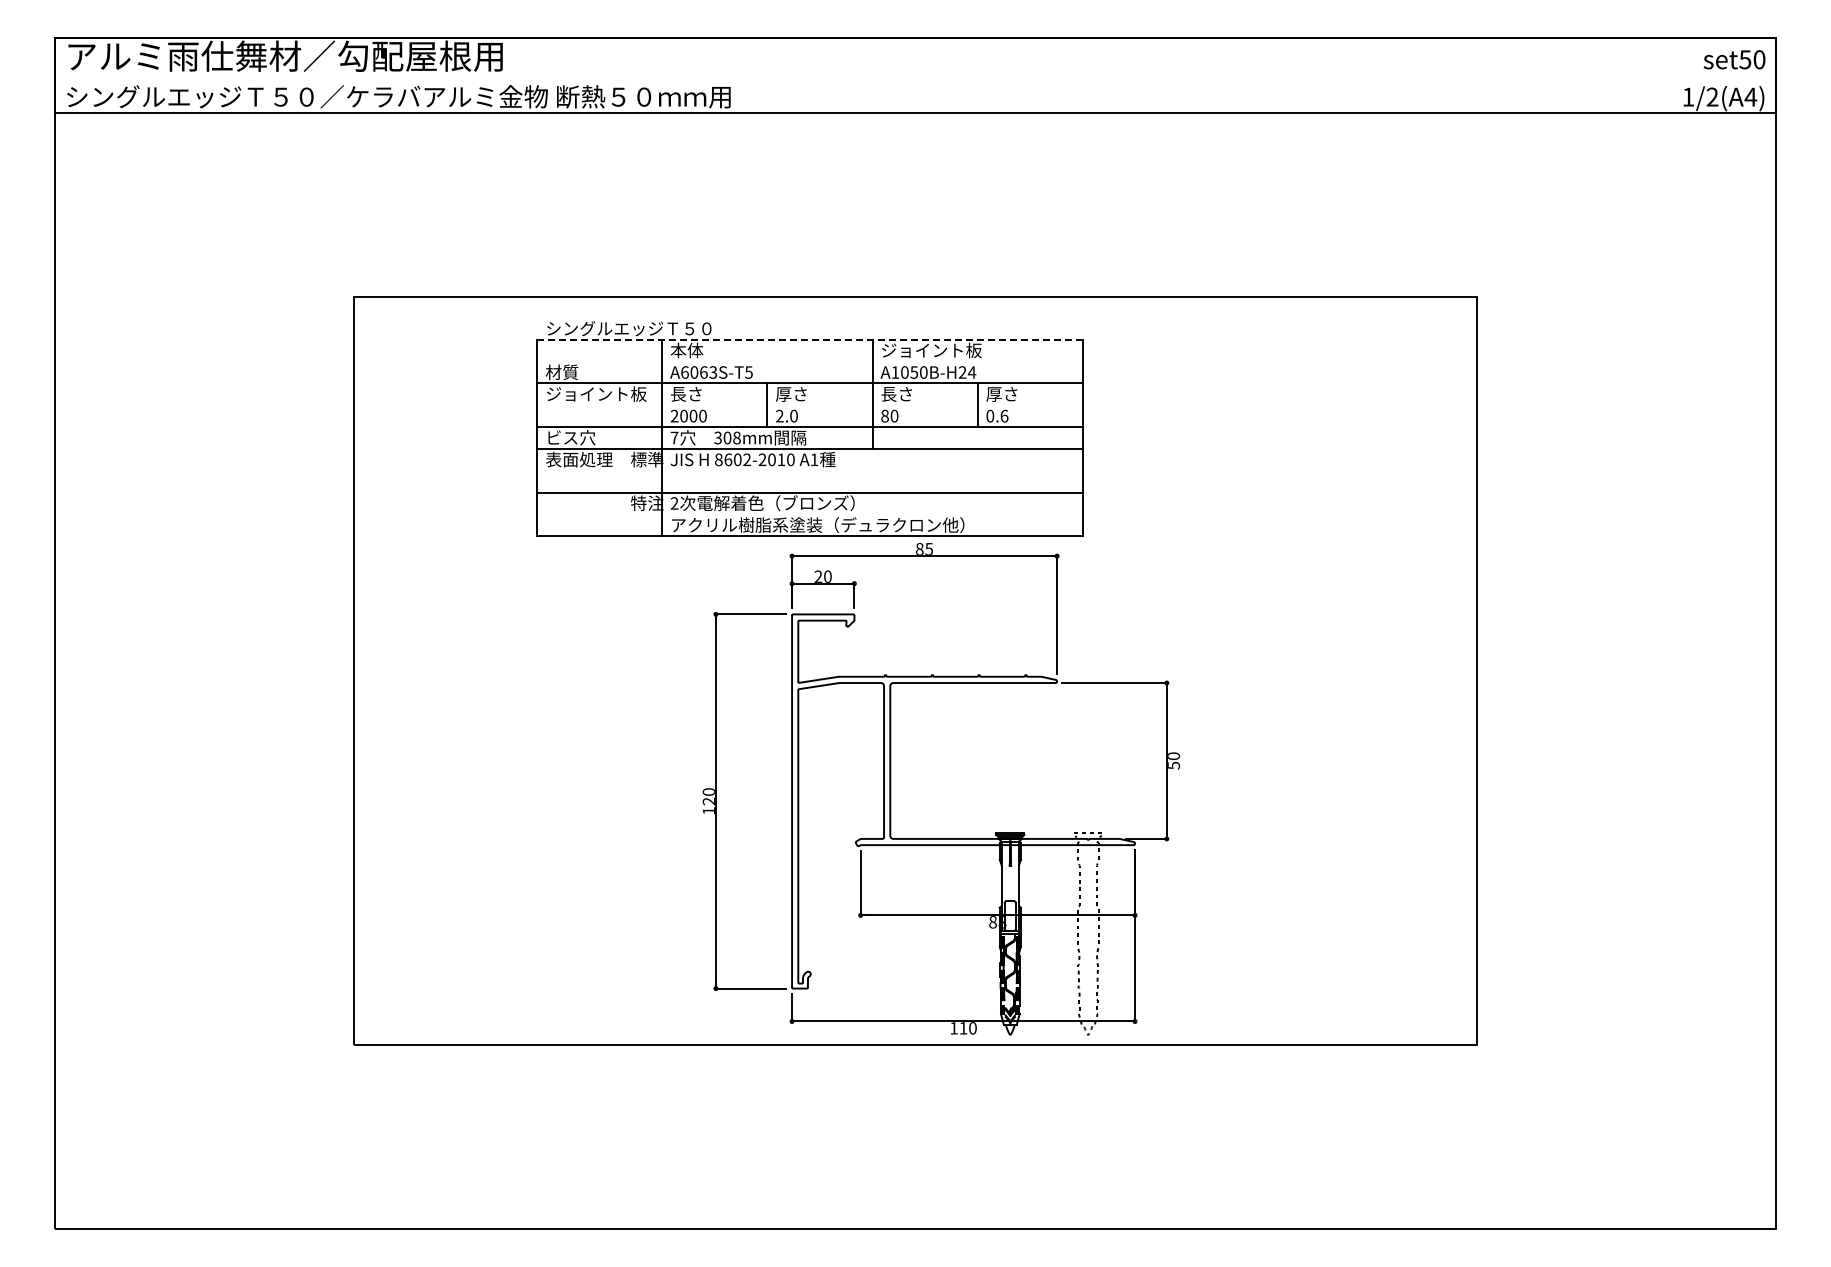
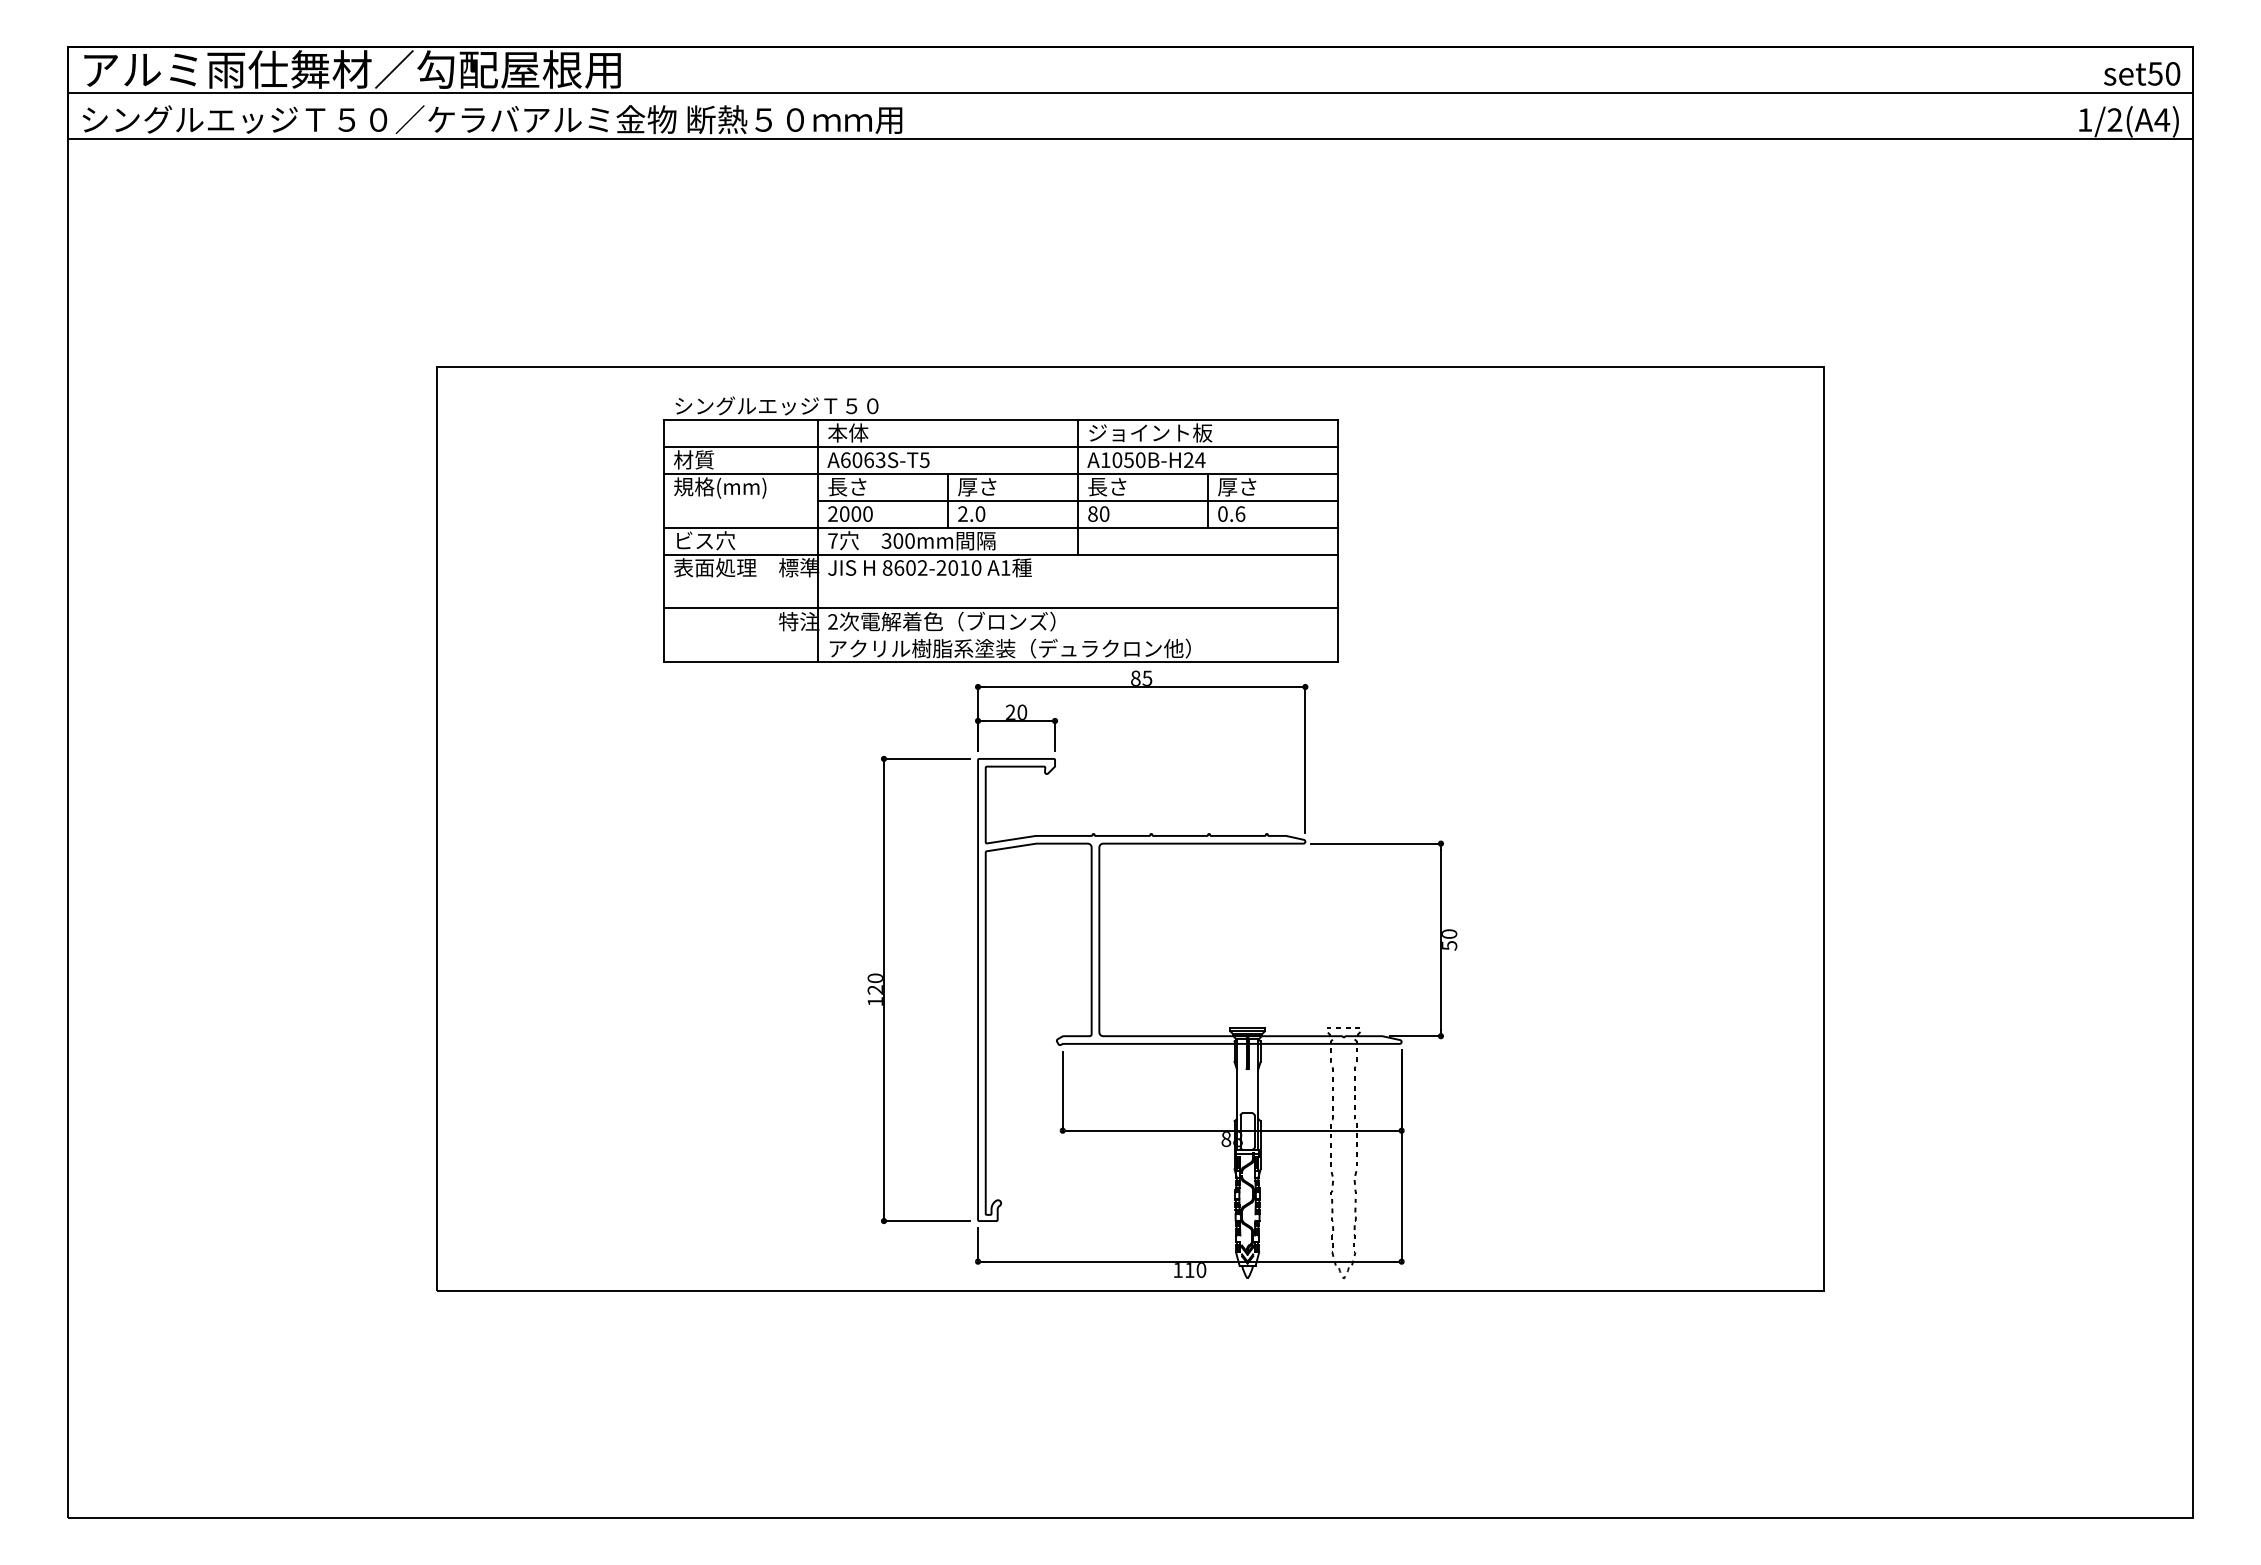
line: (915, 75) -> (1130, 93), added
line: (810, 339) -> (1000, 419), dashed -> solid
line: (810, 361) -> (1000, 446), added
text: (596, 394) -> (736, 487), ジョイント板 -> 規格(mm)
line: (872, 405) -> (1077, 500), added
text: (736, 438) -> (909, 541), 308mm -> 300mm

